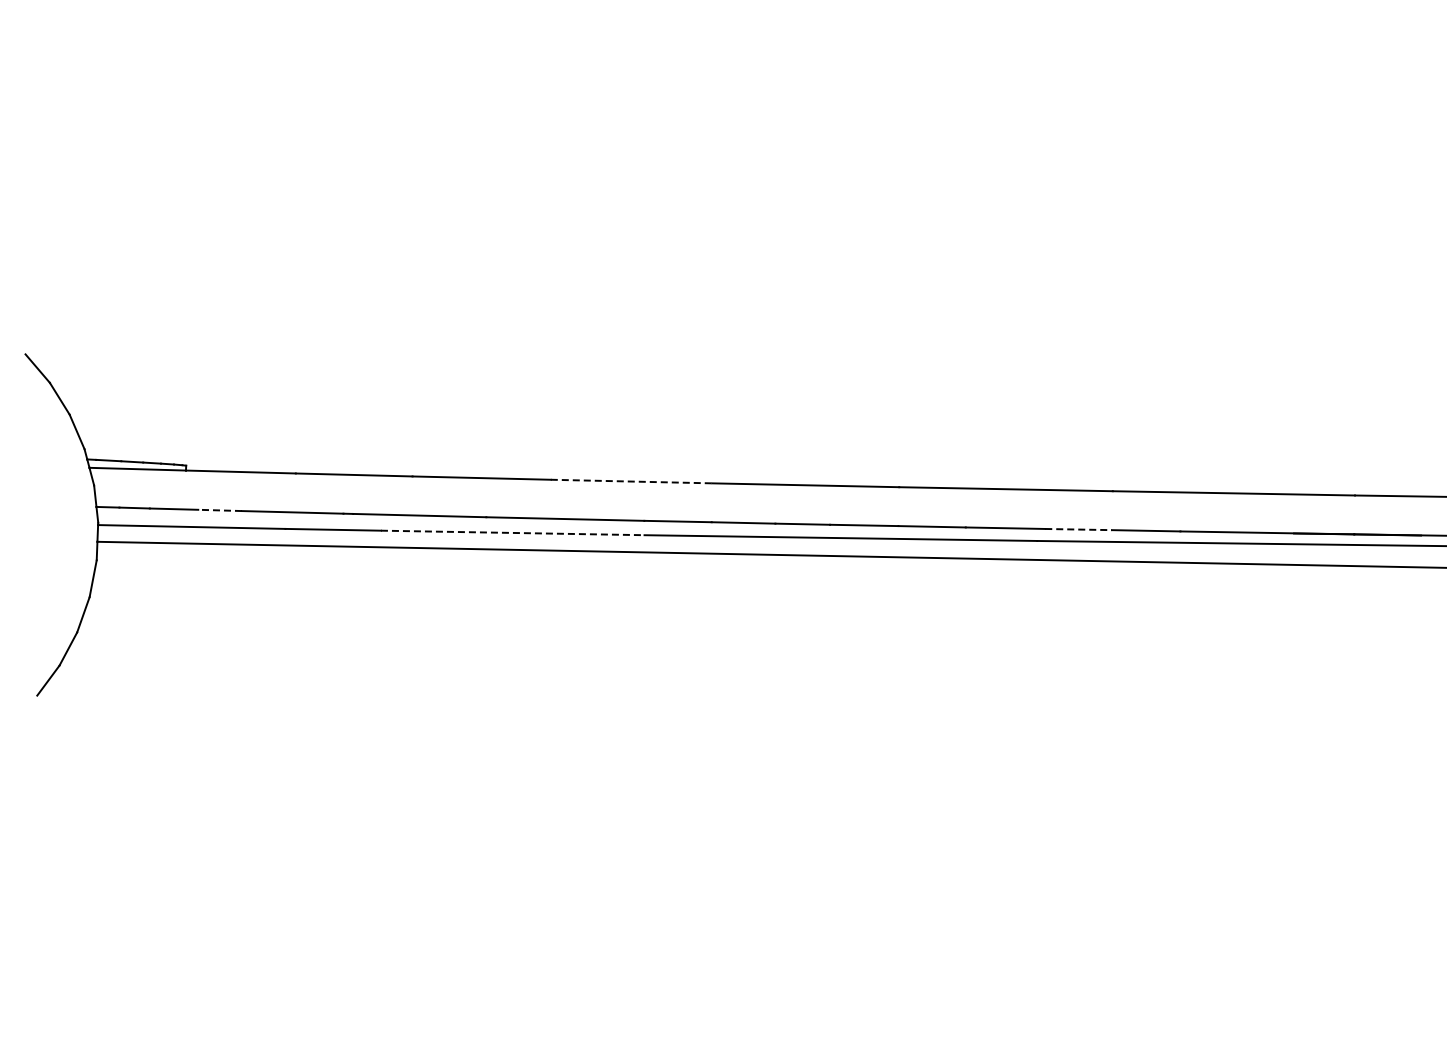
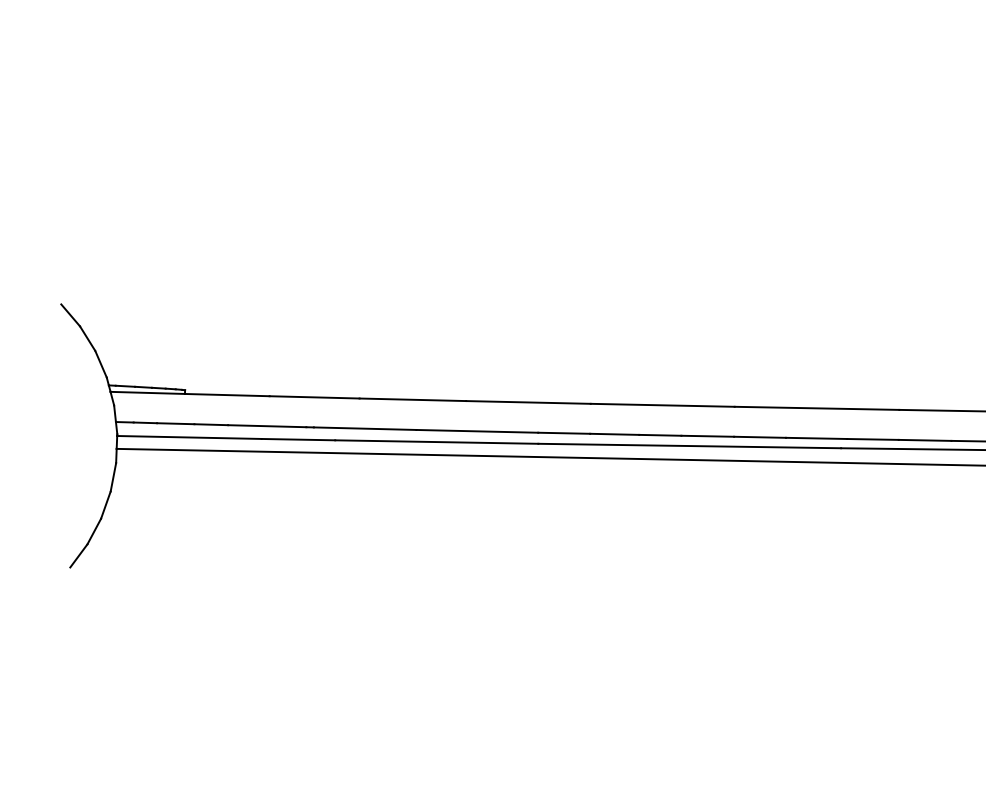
line: (631, 481) -> (528, 402), dashed -> solid
line: (220, 510) -> (211, 424), dashed -> solid
line: (1079, 529) -> (873, 439), dashed -> solid
line: (512, 532) -> (436, 441), dashed -> solid

